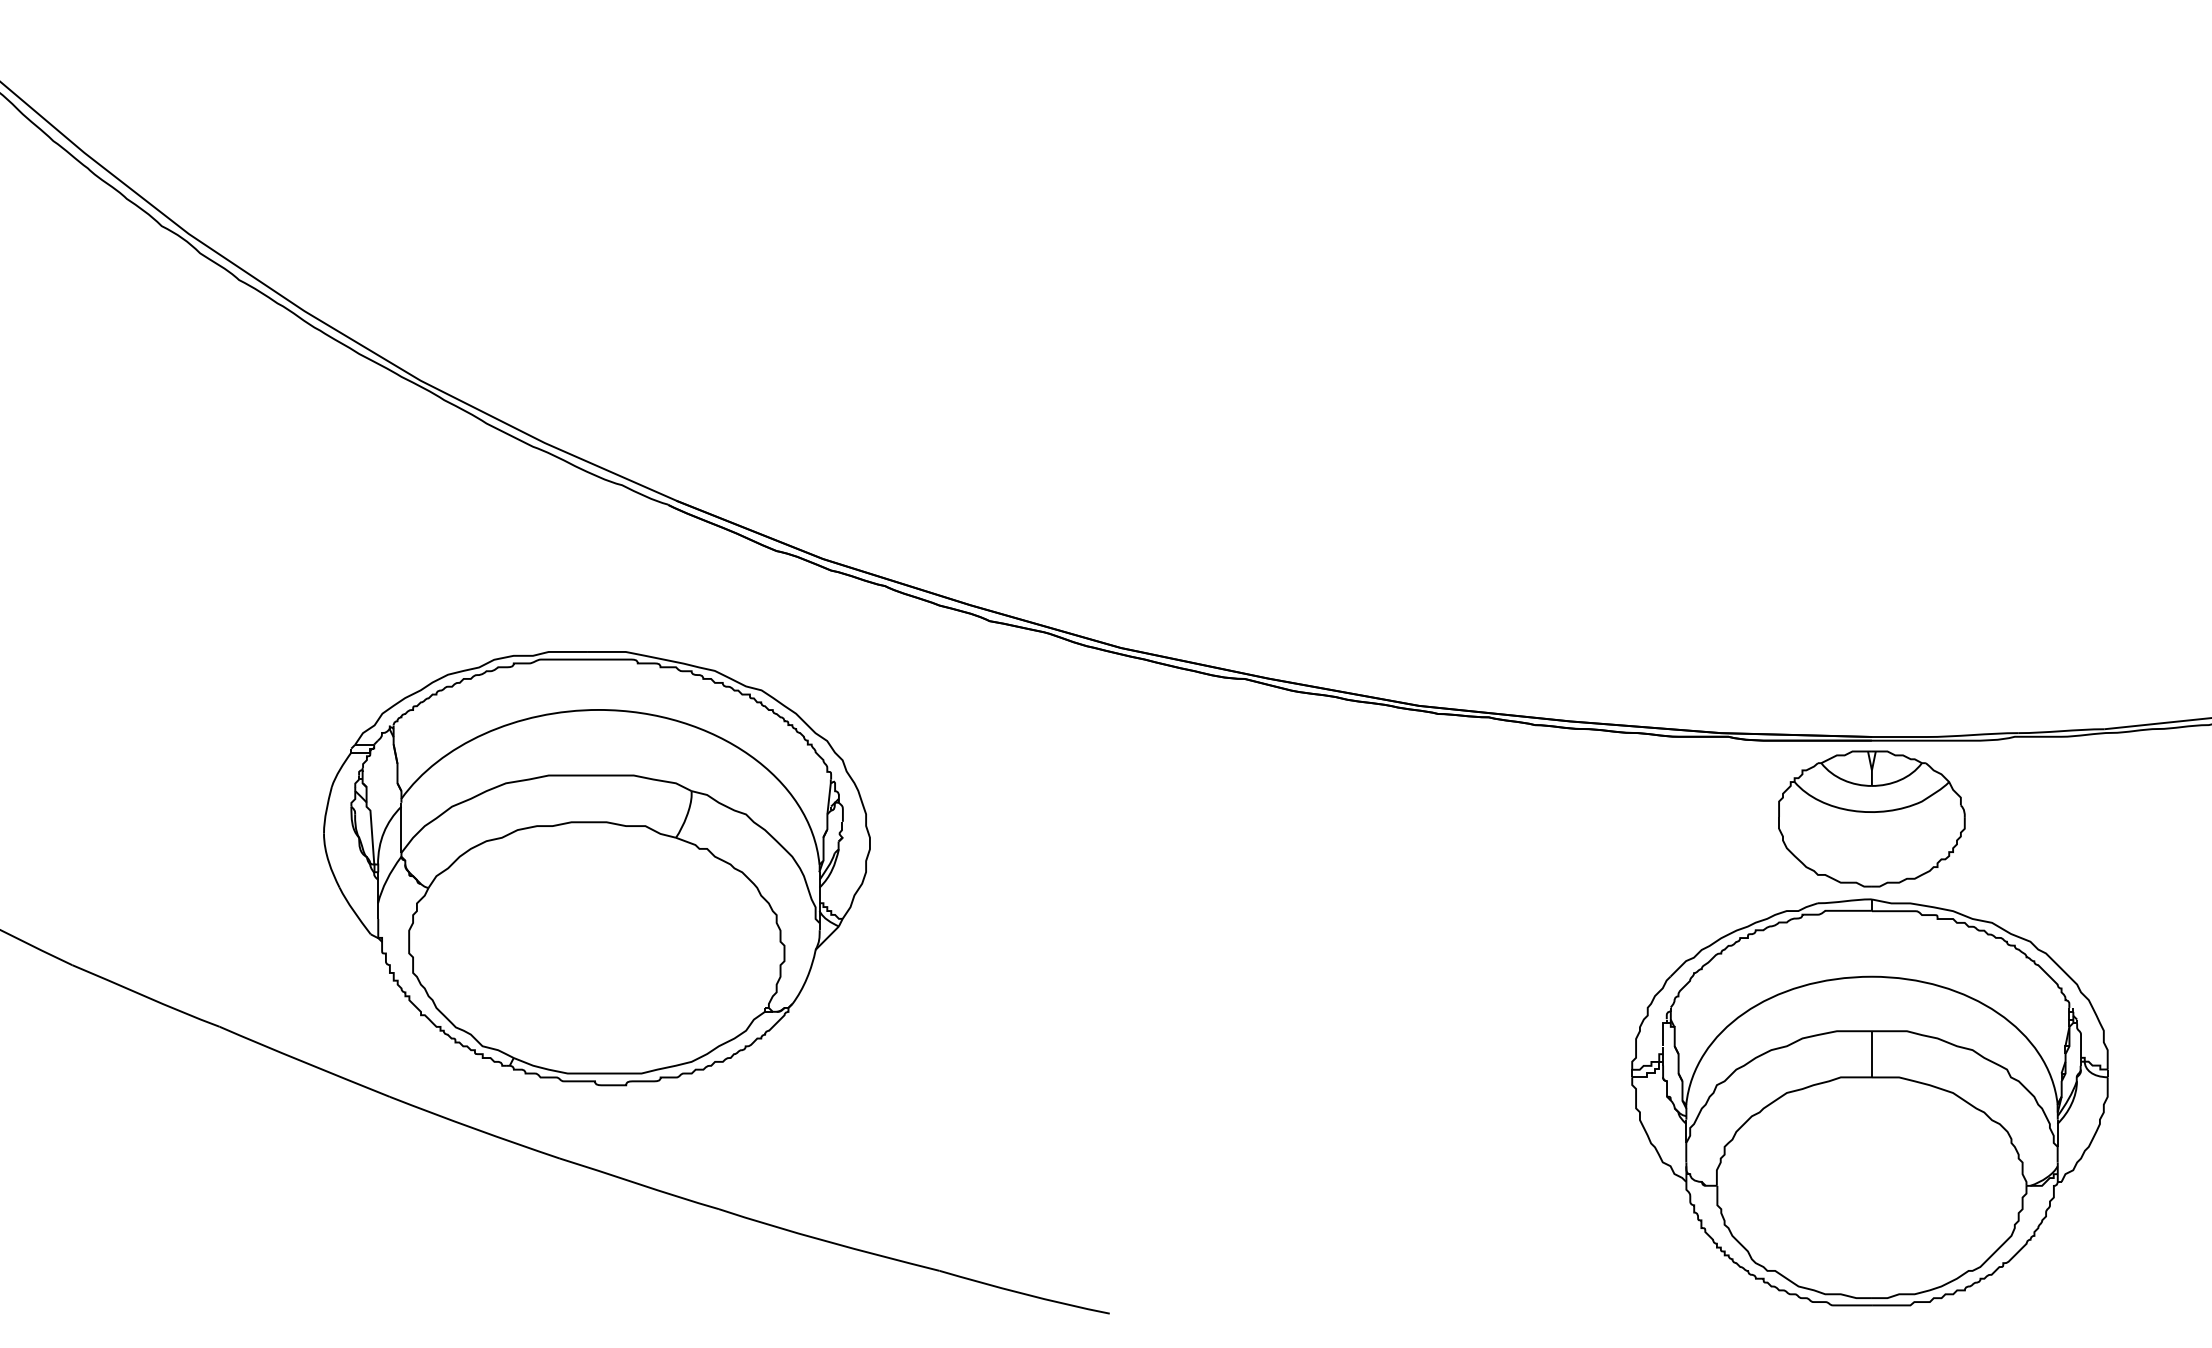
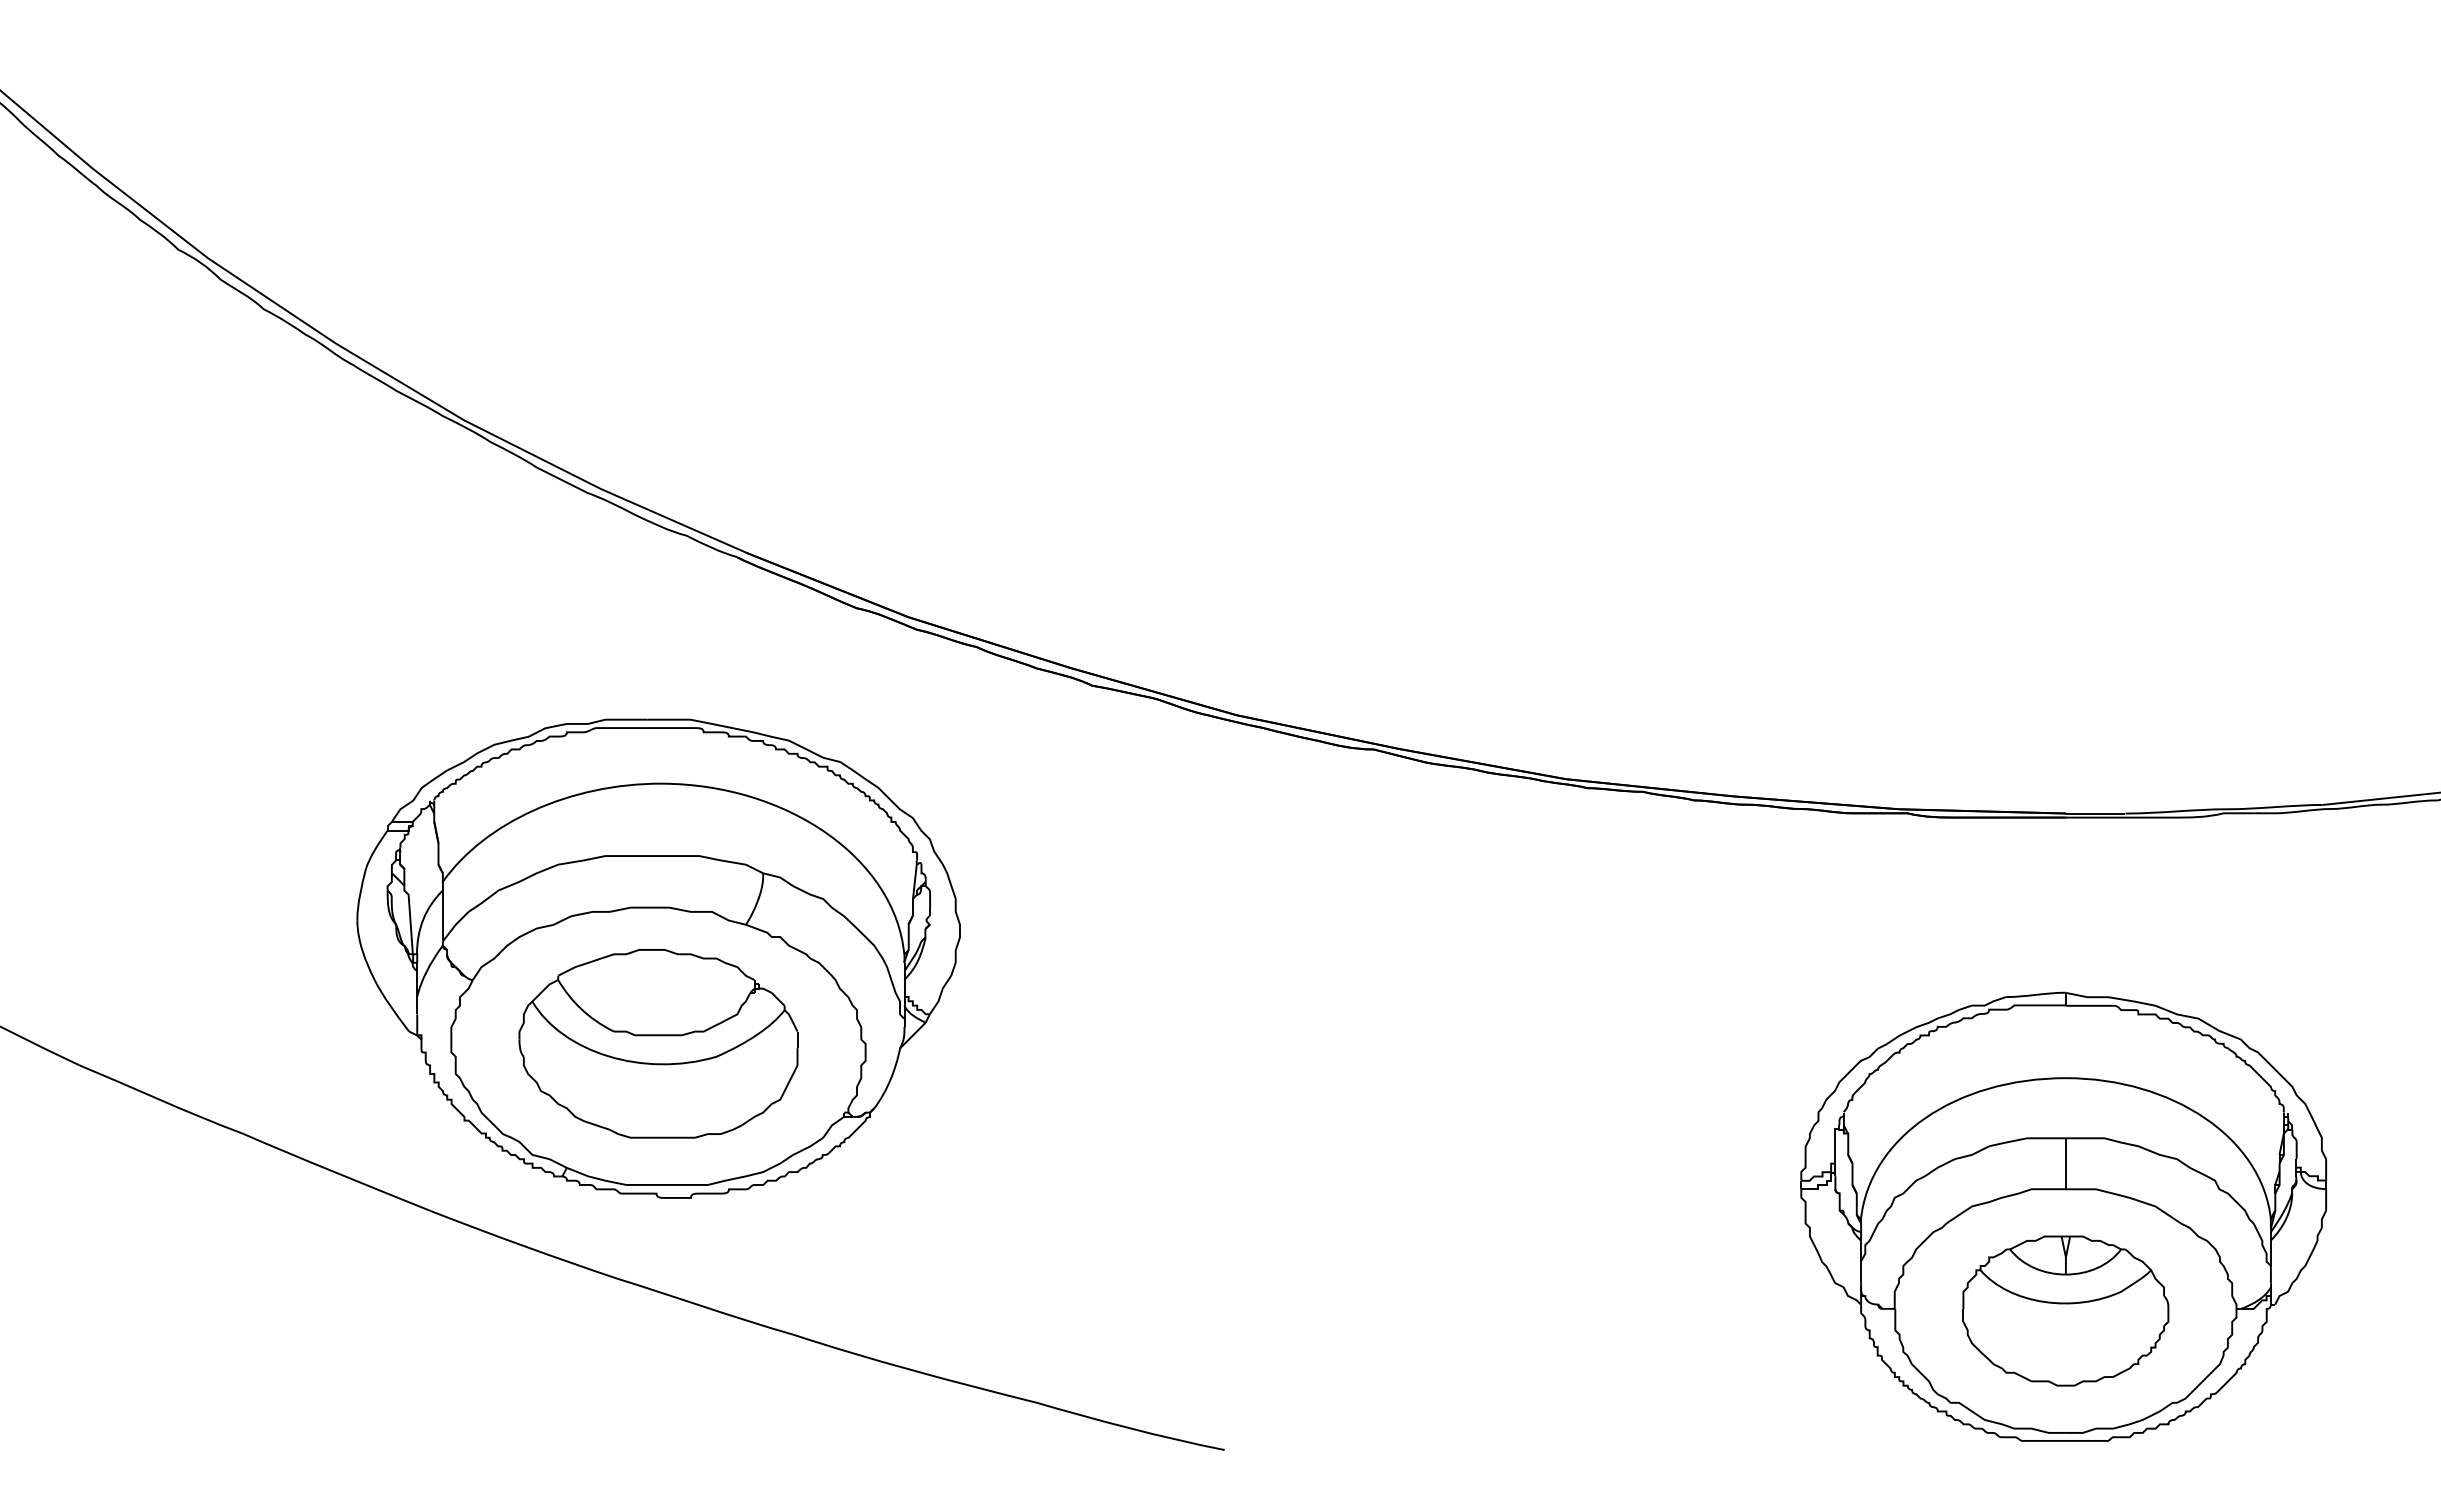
part: (1871, 818) -> (2065, 1310), moved
part: (596, 945) -> (658, 1043), added

